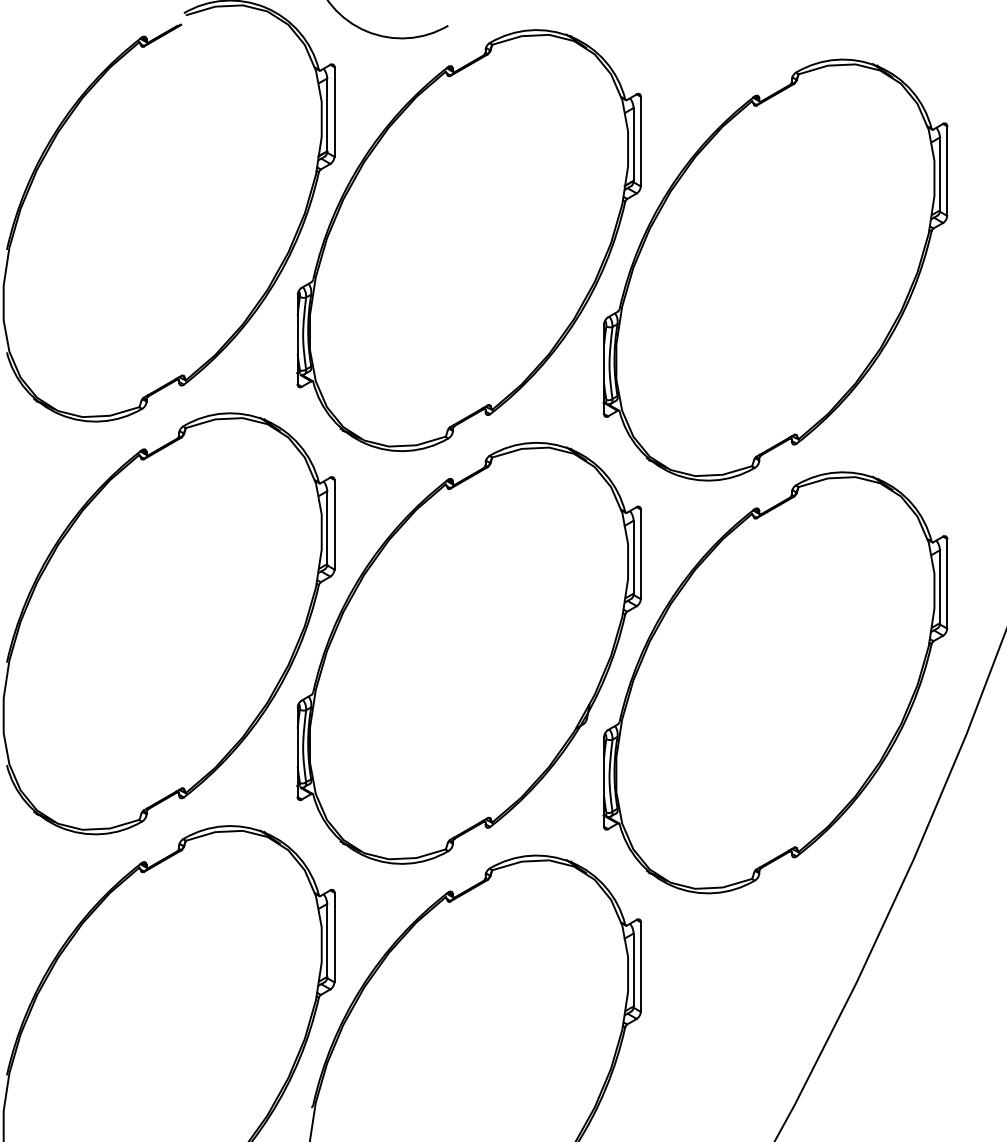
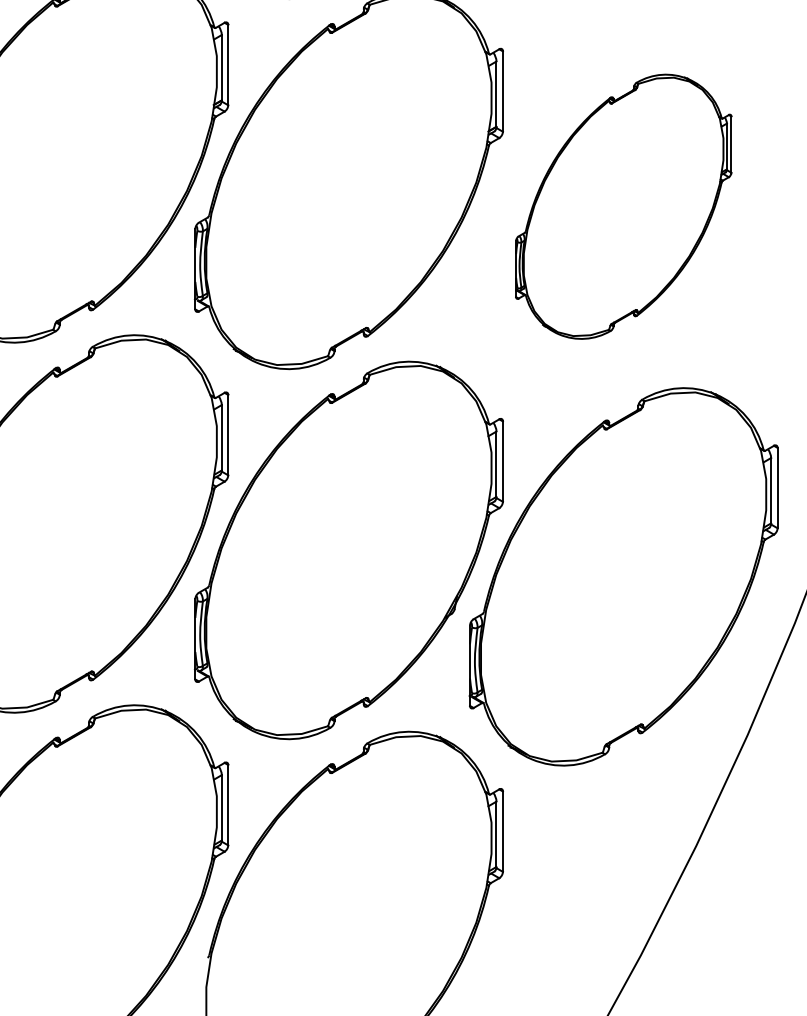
part: (775, 269) -> (623, 206), size x0.7

